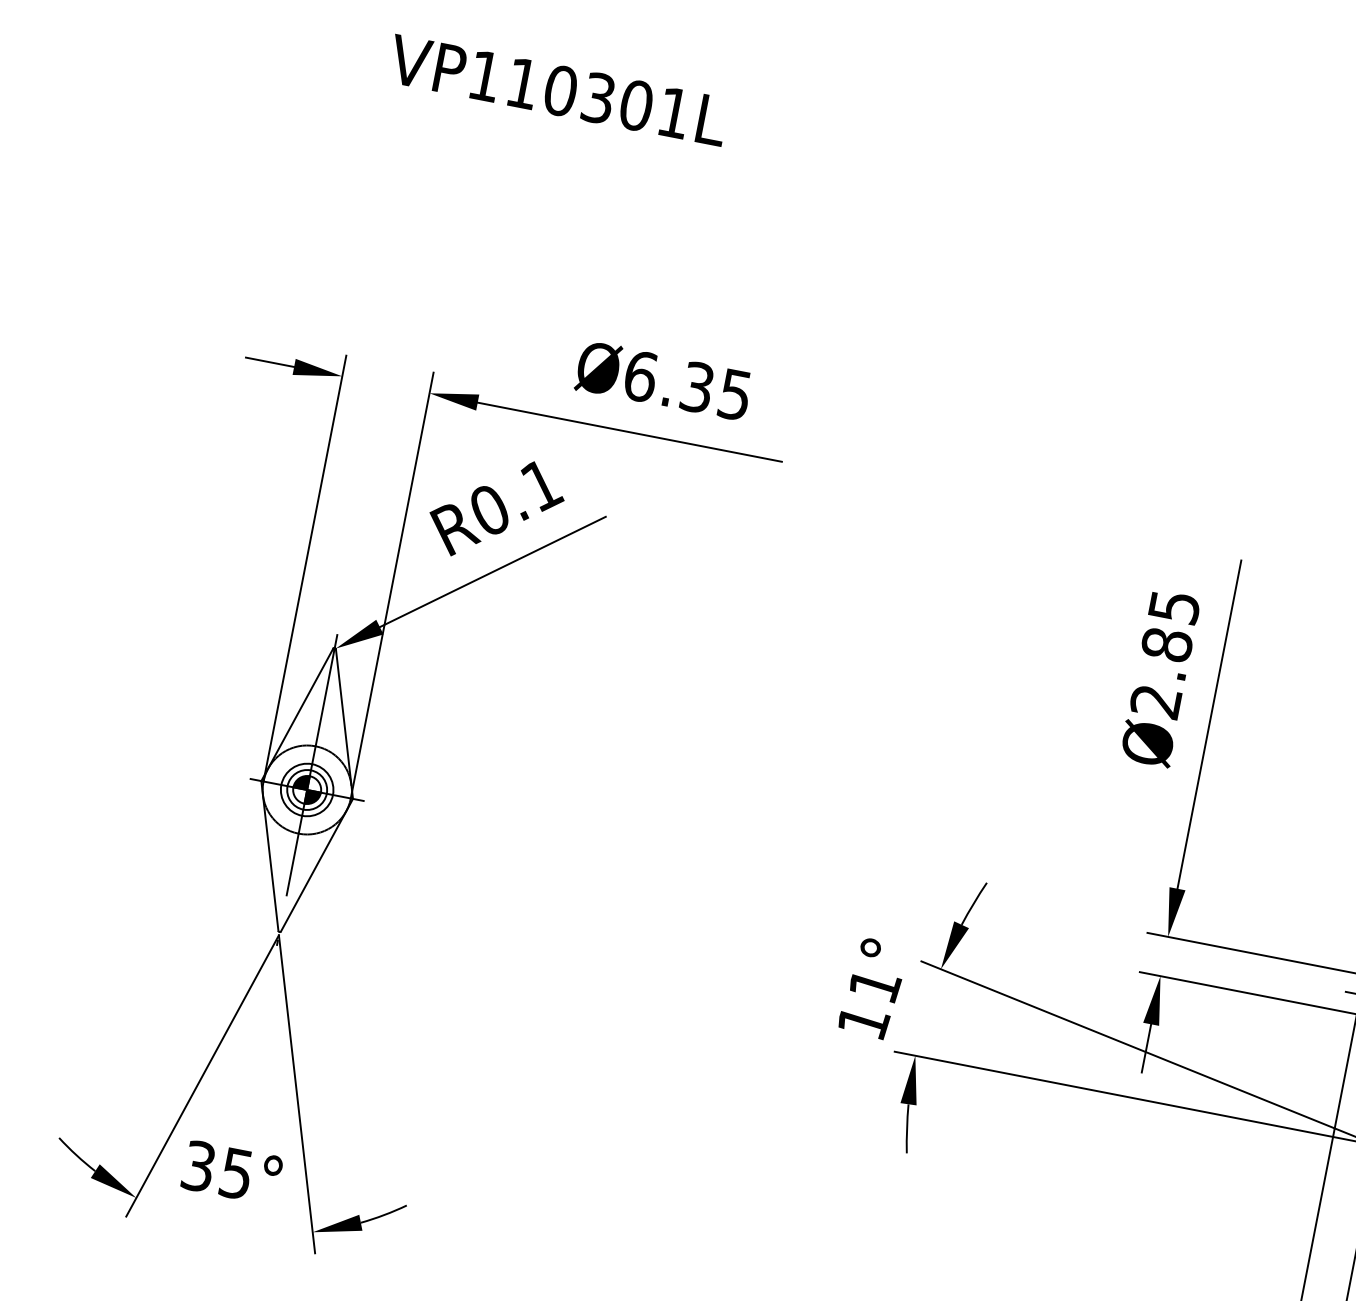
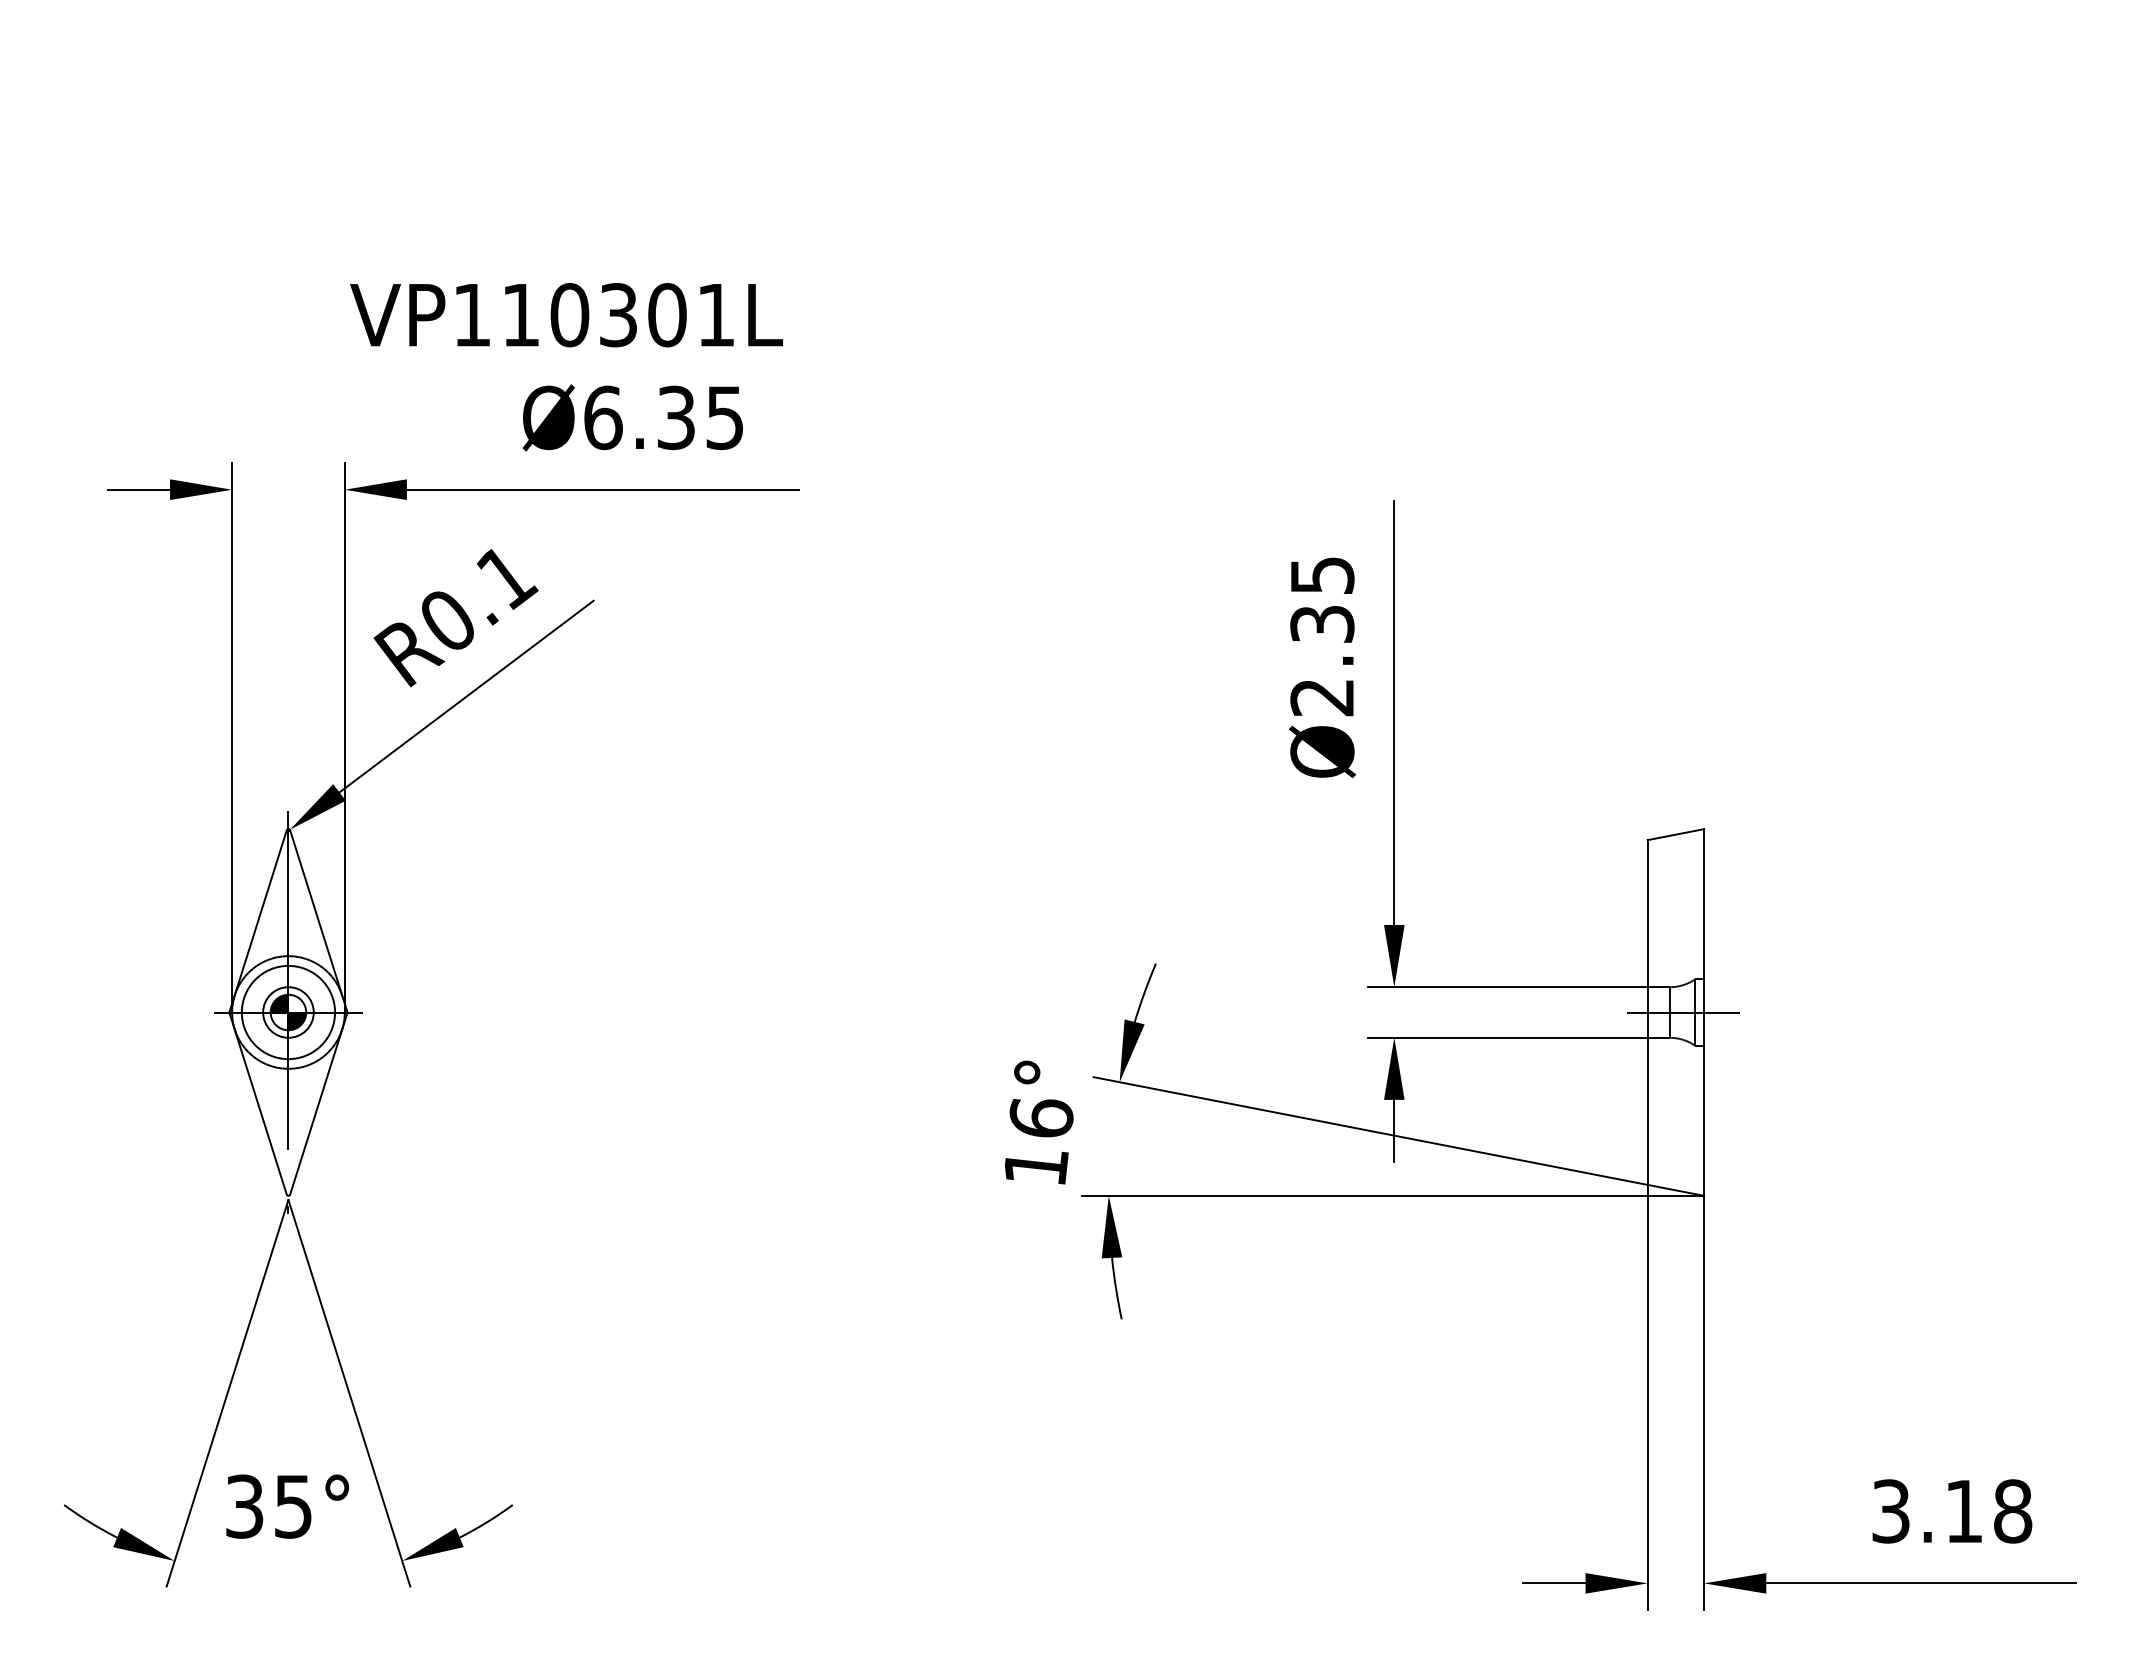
text: (558, 90) -> (566, 315), moved
text: (1167, 645) -> (1322, 624), Ø2.85 -> Ø2.35
circle: (307, 789) -> (288, 1012), size x1.4
text: (874, 985) -> (1041, 1118), 11° -> 16°

